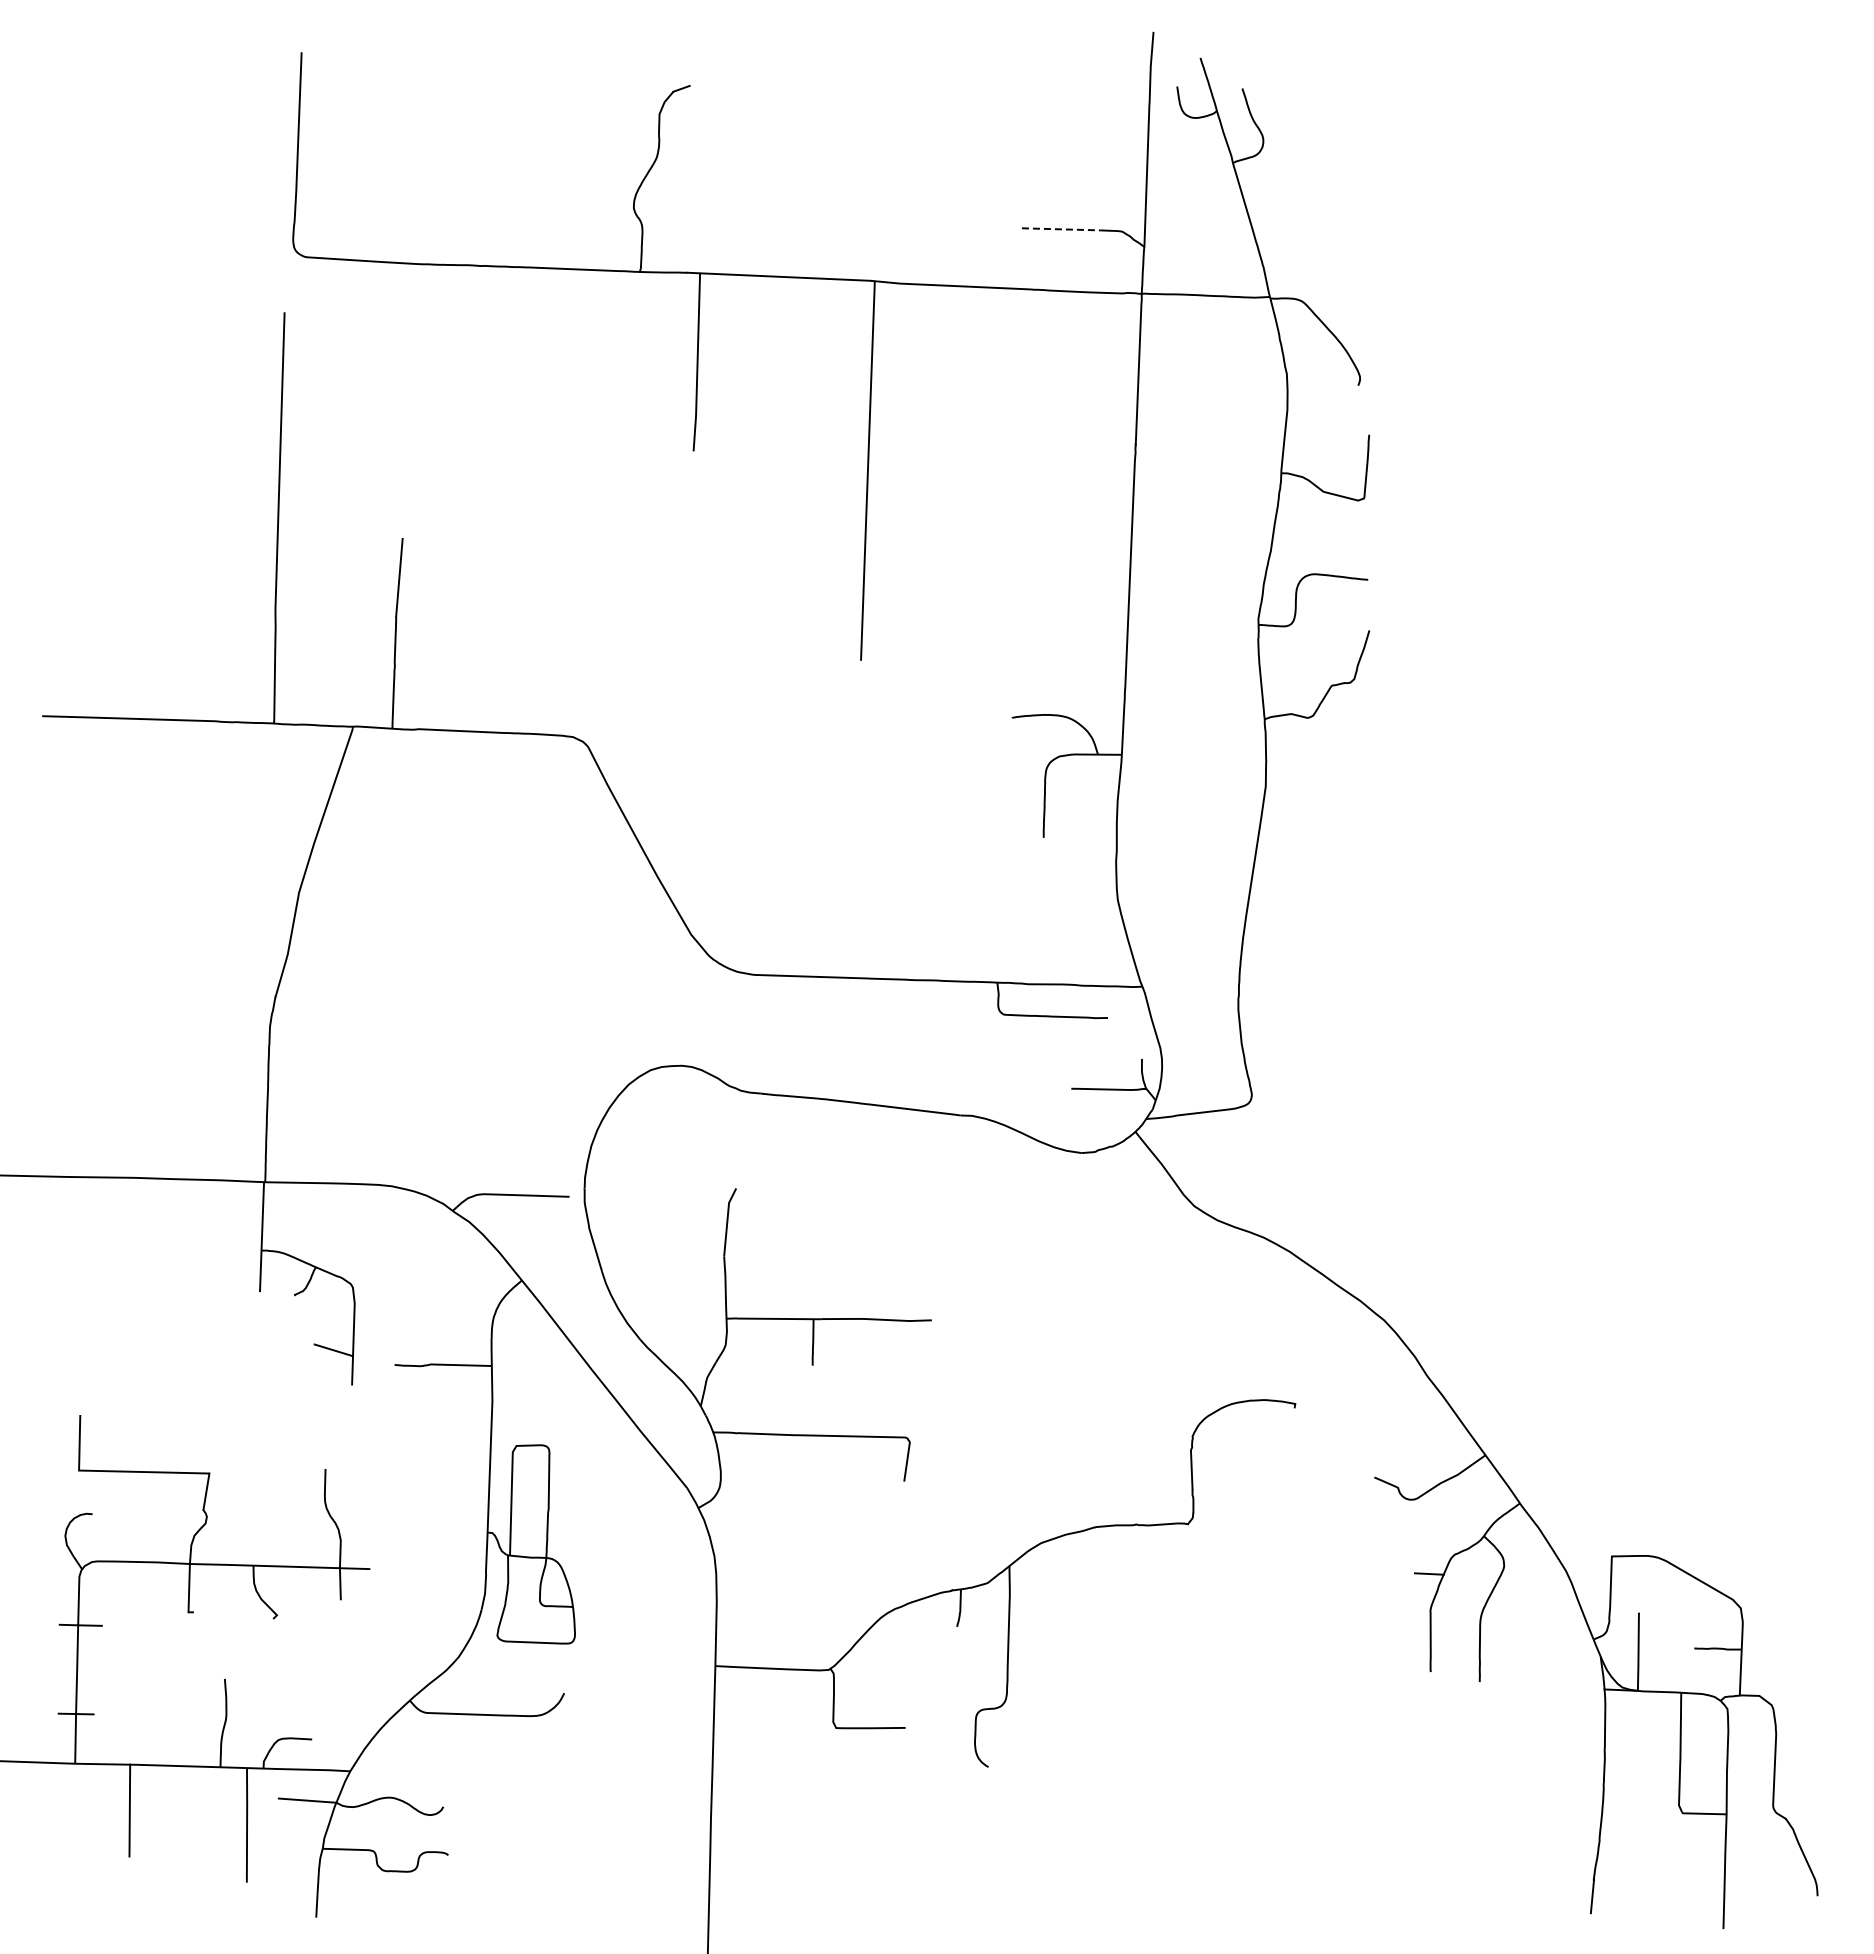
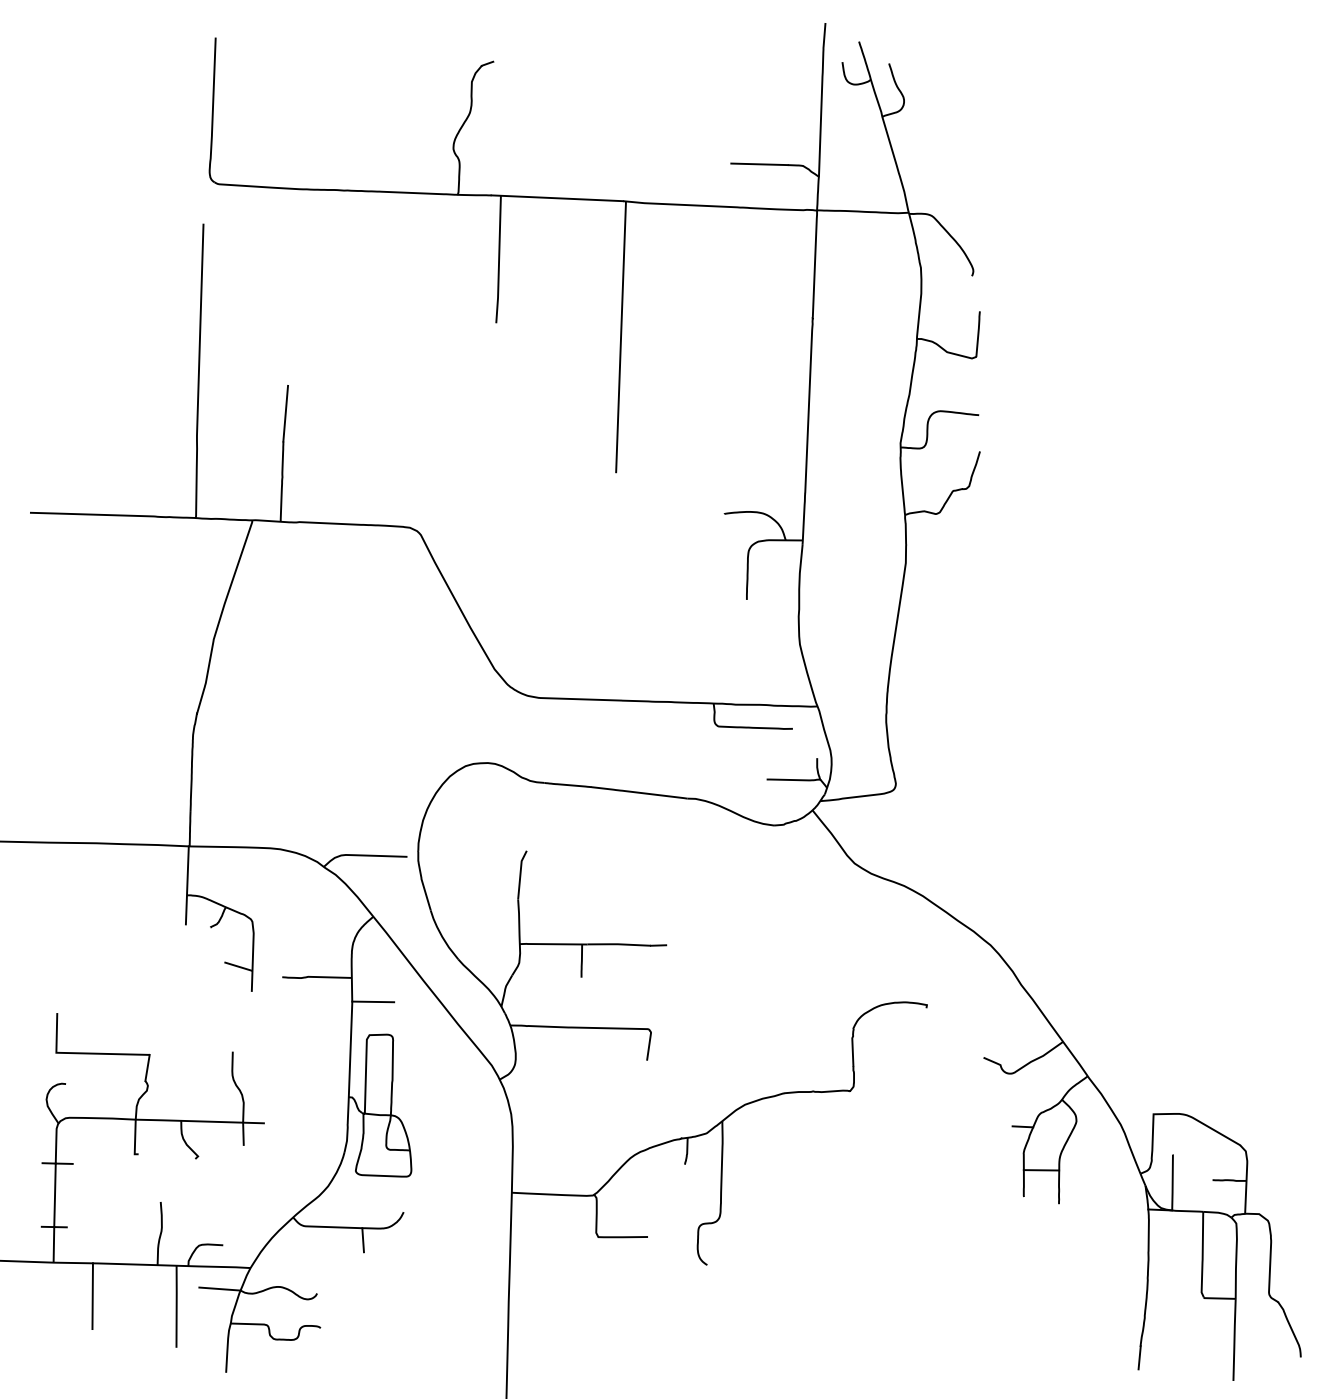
line: (1061, 229) -> (759, 164), dashed -> solid
line: (521, 1399) -> (373, 1001), added
line: (1454, 1634) -> (1040, 1170), added
line: (507, 1732) -> (363, 1240), added

